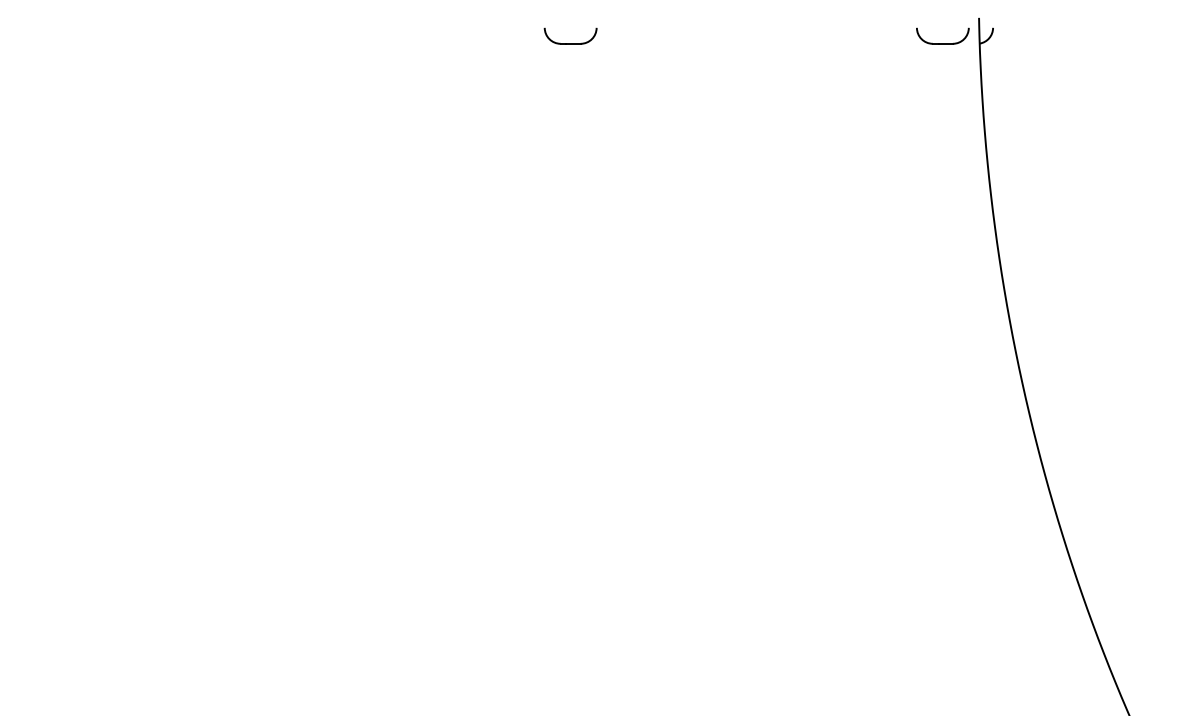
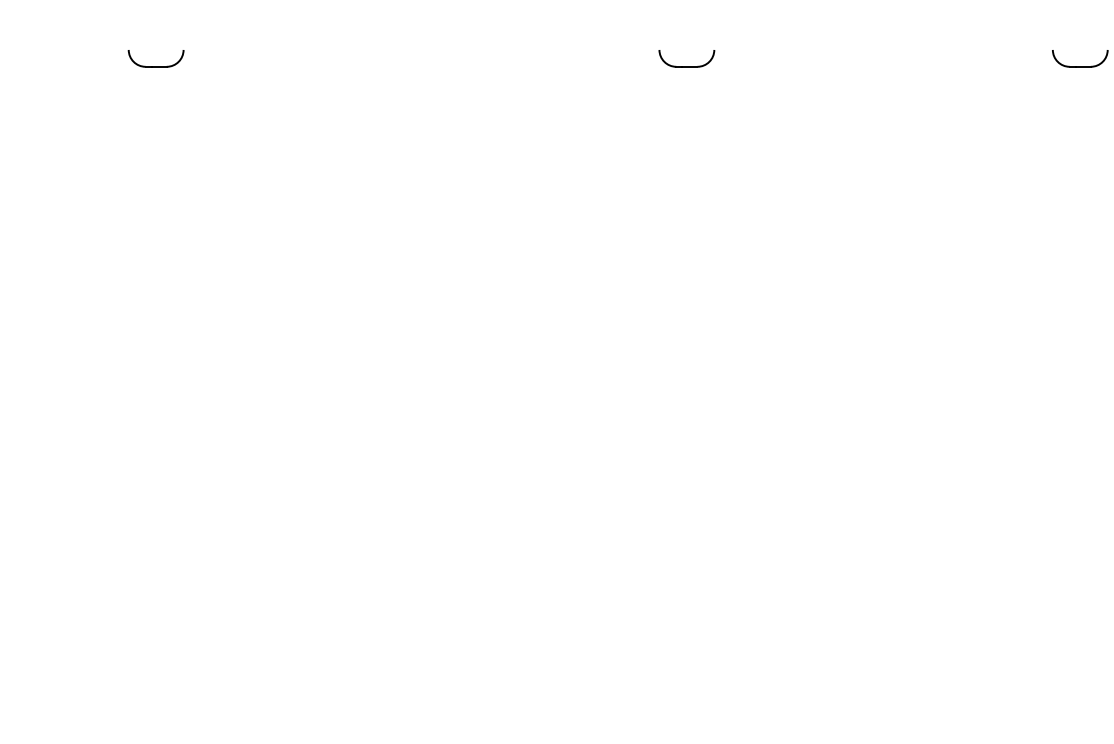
part: (68, 43) -> (156, 66), added

